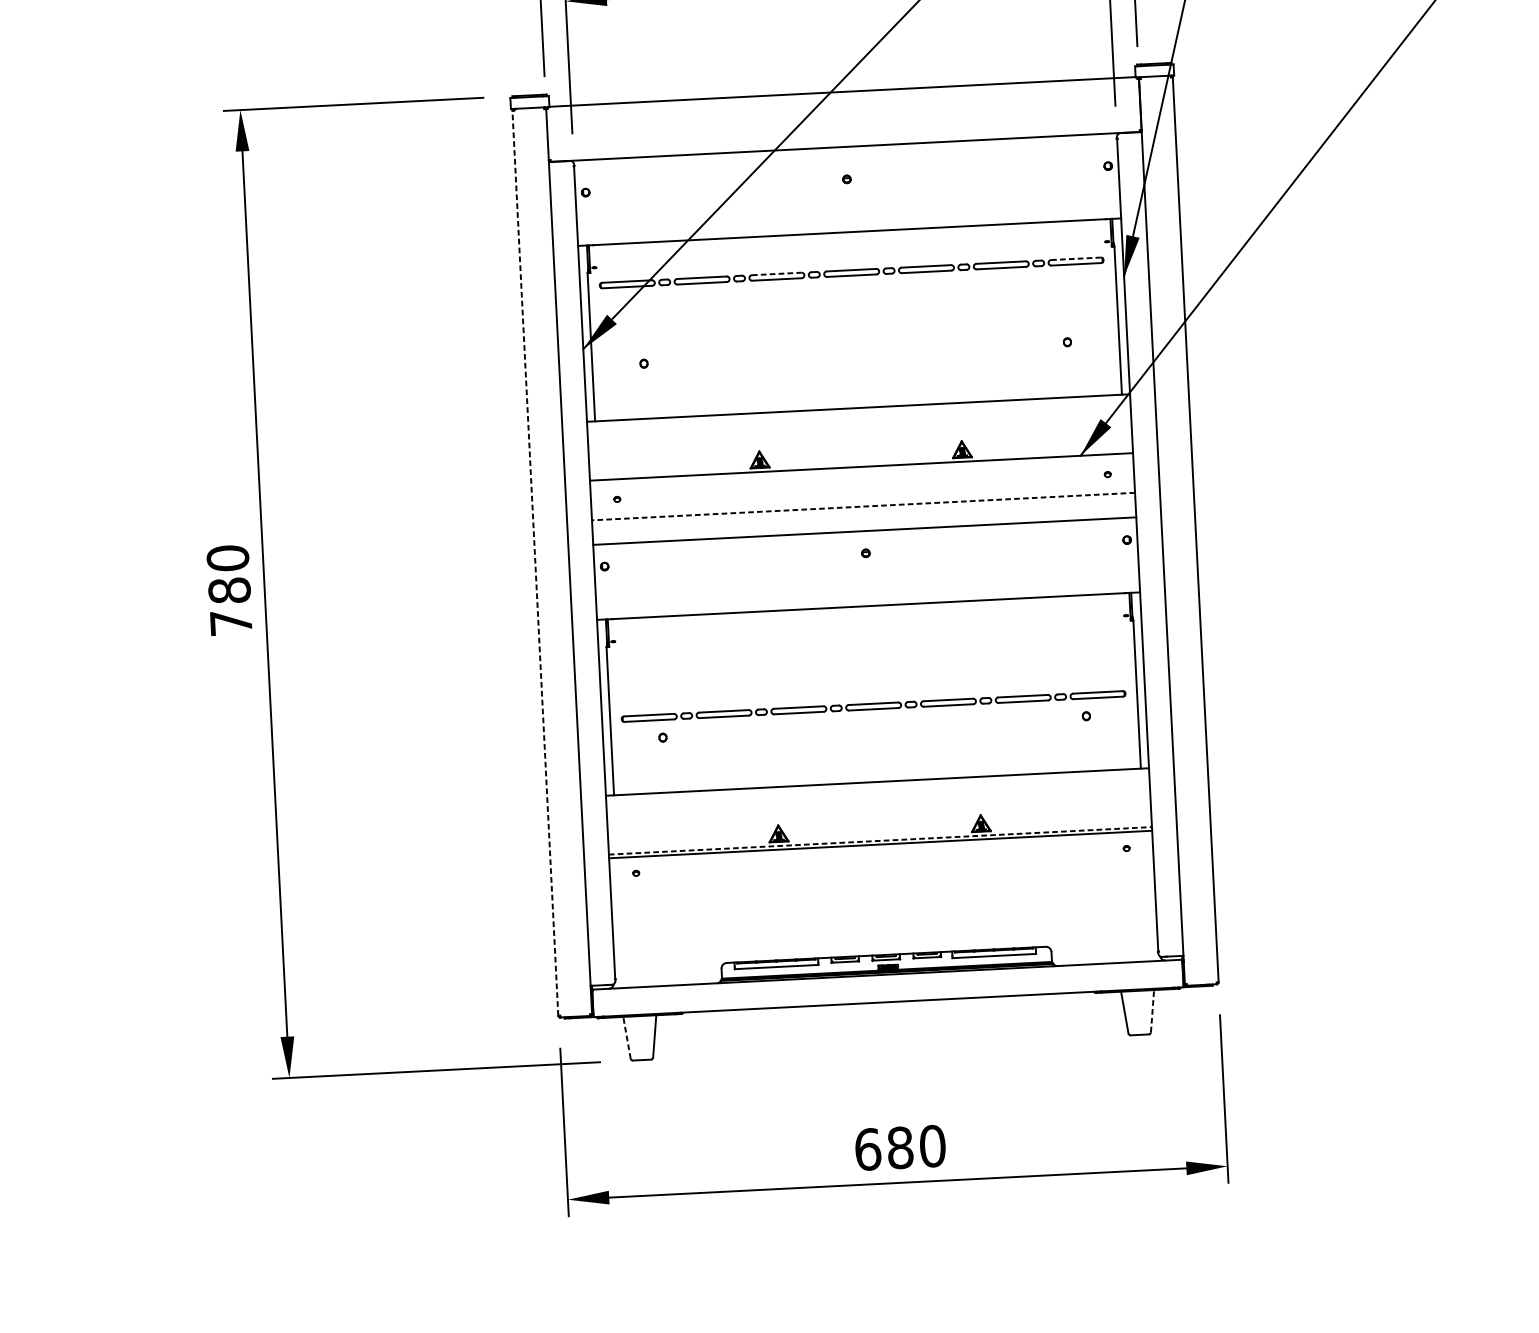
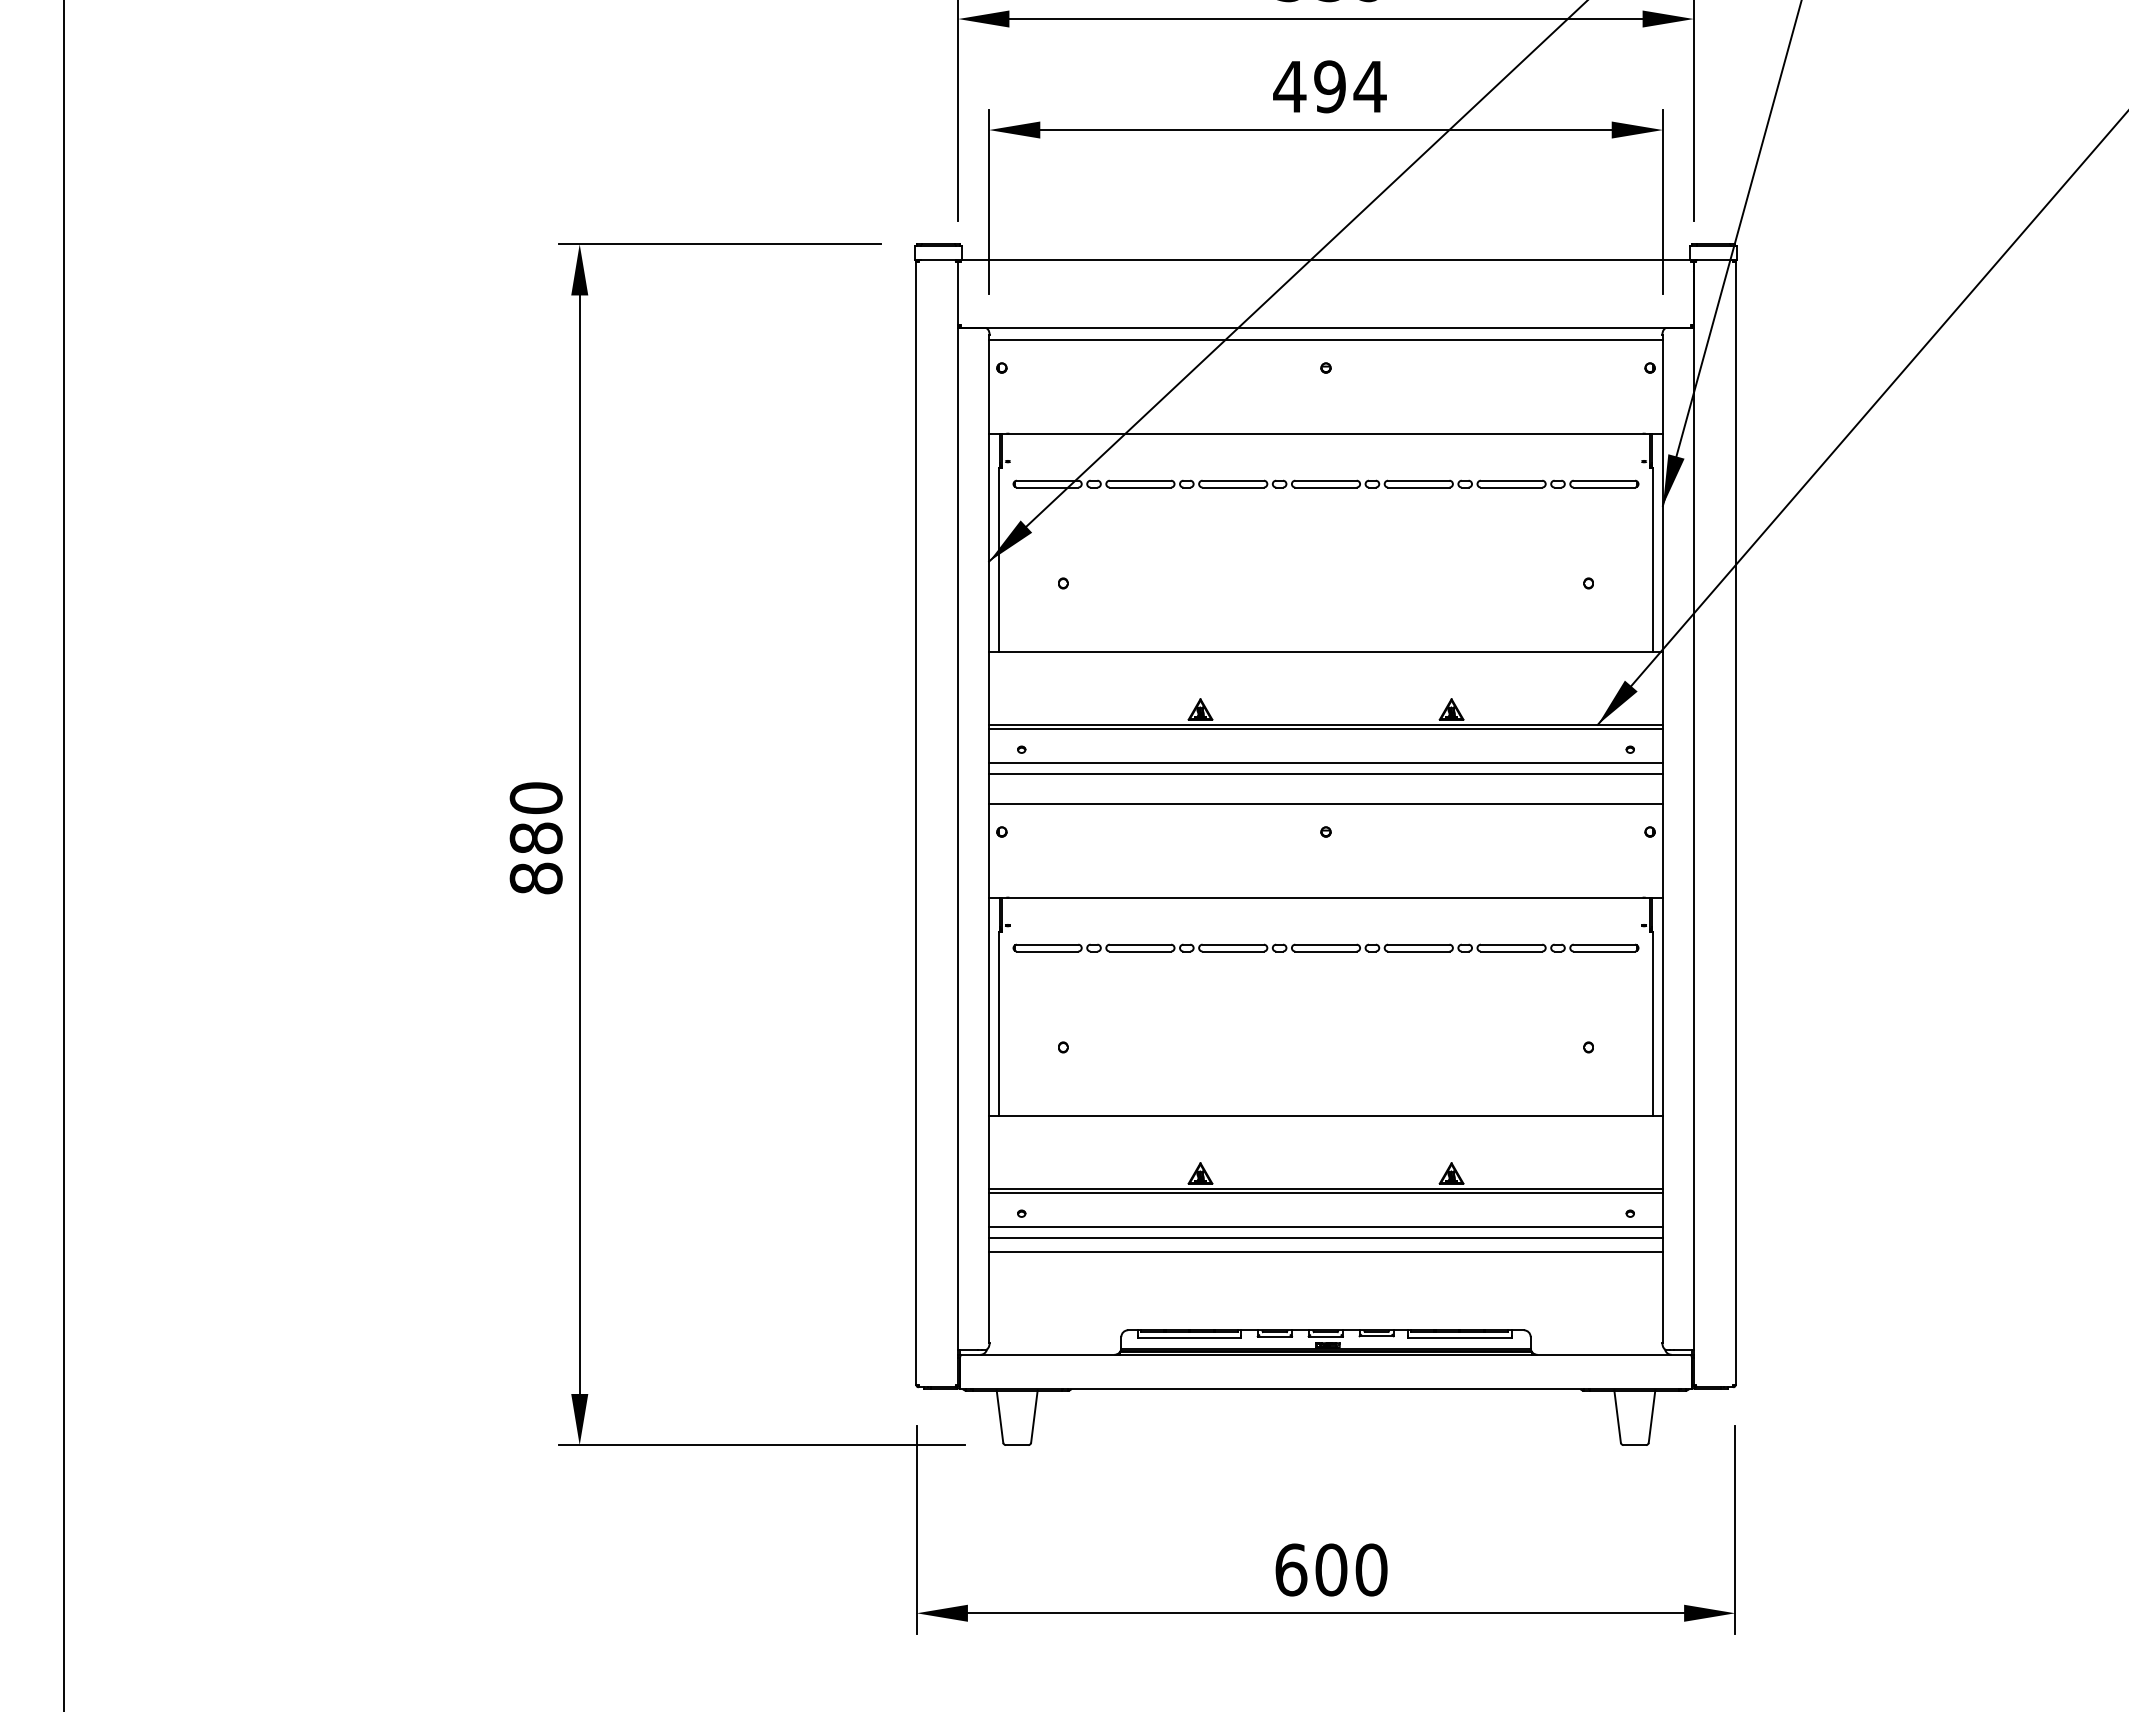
line: (845, 156) -> (1325, 339), added
line: (1075, 258) -> (1604, 480), dashed -> solid
line: (776, 273) -> (1233, 480), dashed -> solid
line: (861, 470) -> (1325, 729), added
line: (862, 497) -> (1325, 762), added
line: (863, 506) -> (1326, 774), dashed -> solid
line: (535, 563) -> (916, 823), dashed -> solid
text: (230, 623) -> (535, 878), 780 -> 880
part: (873, 706) -> (1325, 947), moved
line: (880, 840) -> (1326, 1188), dashed -> solid
line: (881, 871) -> (1325, 1226), added
line: (882, 880) -> (1325, 1238), added
line: (882, 892) -> (1325, 1252), added
line: (1152, 1011) -> (1652, 1416), dashed -> solid
line: (626, 1037) -> (999, 1416), dashed -> solid
text: (900, 1147) -> (1331, 1569), 680 -> 600

